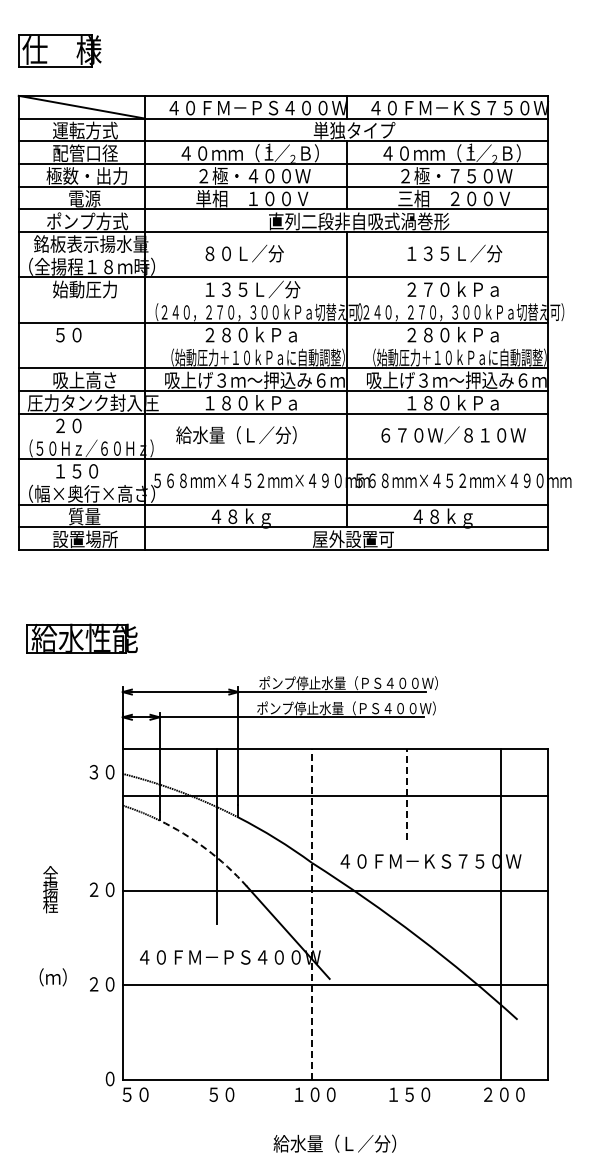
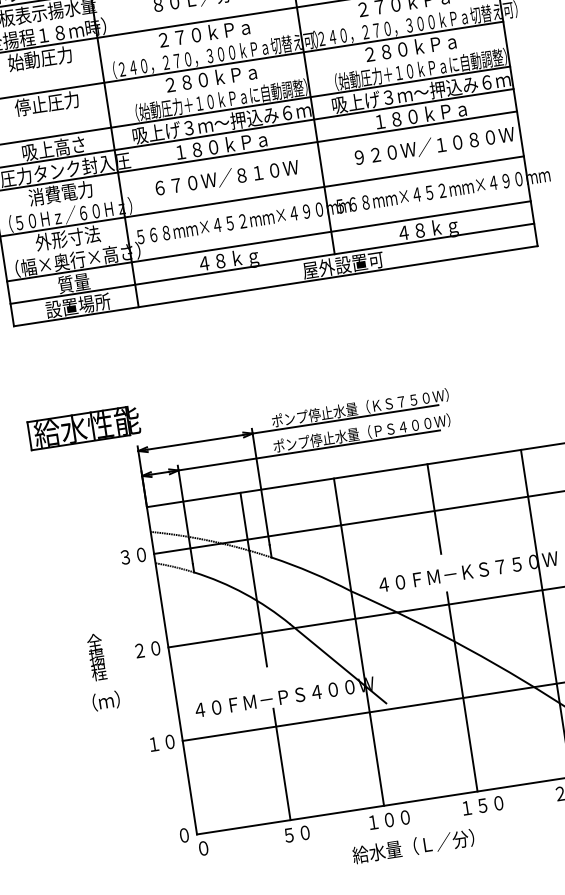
text: (252, 289) -> (205, 33), １３５Ｌ／分 -> ２７０ｋＰａ
text: (84, 334) -> (46, 103), ５０ -> 停止圧力
text: (84, 425) -> (60, 193), ２０ -> 消費電力
text: (250, 435) -> (225, 178), 給水量（Ｌ／分） -> ６７０Ｗ／８１０Ｗ
text: (461, 435) -> (434, 146), ６７０Ｗ／８１０Ｗ -> ９２０Ｗ／１０８０Ｗ
text: (85, 470) -> (67, 237), １５０ -> 外形寸法
part: (81, 638) -> (83, 427), moved
text: (384, 682) -> (395, 402), ポンプ停止水量（ＰＳ４００Ｗ） -> ポンプ停止水量（ＫＳ７５０Ｗ）
text: (101, 772) -> (132, 556), moved
line: (406, 793) -> (434, 508), dashed -> solid
arc: (206, 849) -> (244, 594), dashed -> solid
line: (311, 914) -> (358, 642), dashed -> solid
text: (52, 977) -> (105, 701), moved
line: (406, 978) -> (462, 691), added
text: (93, 983) -> (153, 743), ２０ -> １０
line: (217, 1023) -> (282, 764), added
text: (135, 1094) -> (211, 846), ５０ -> ０
text: (334, 1143) -> (413, 846), moved

